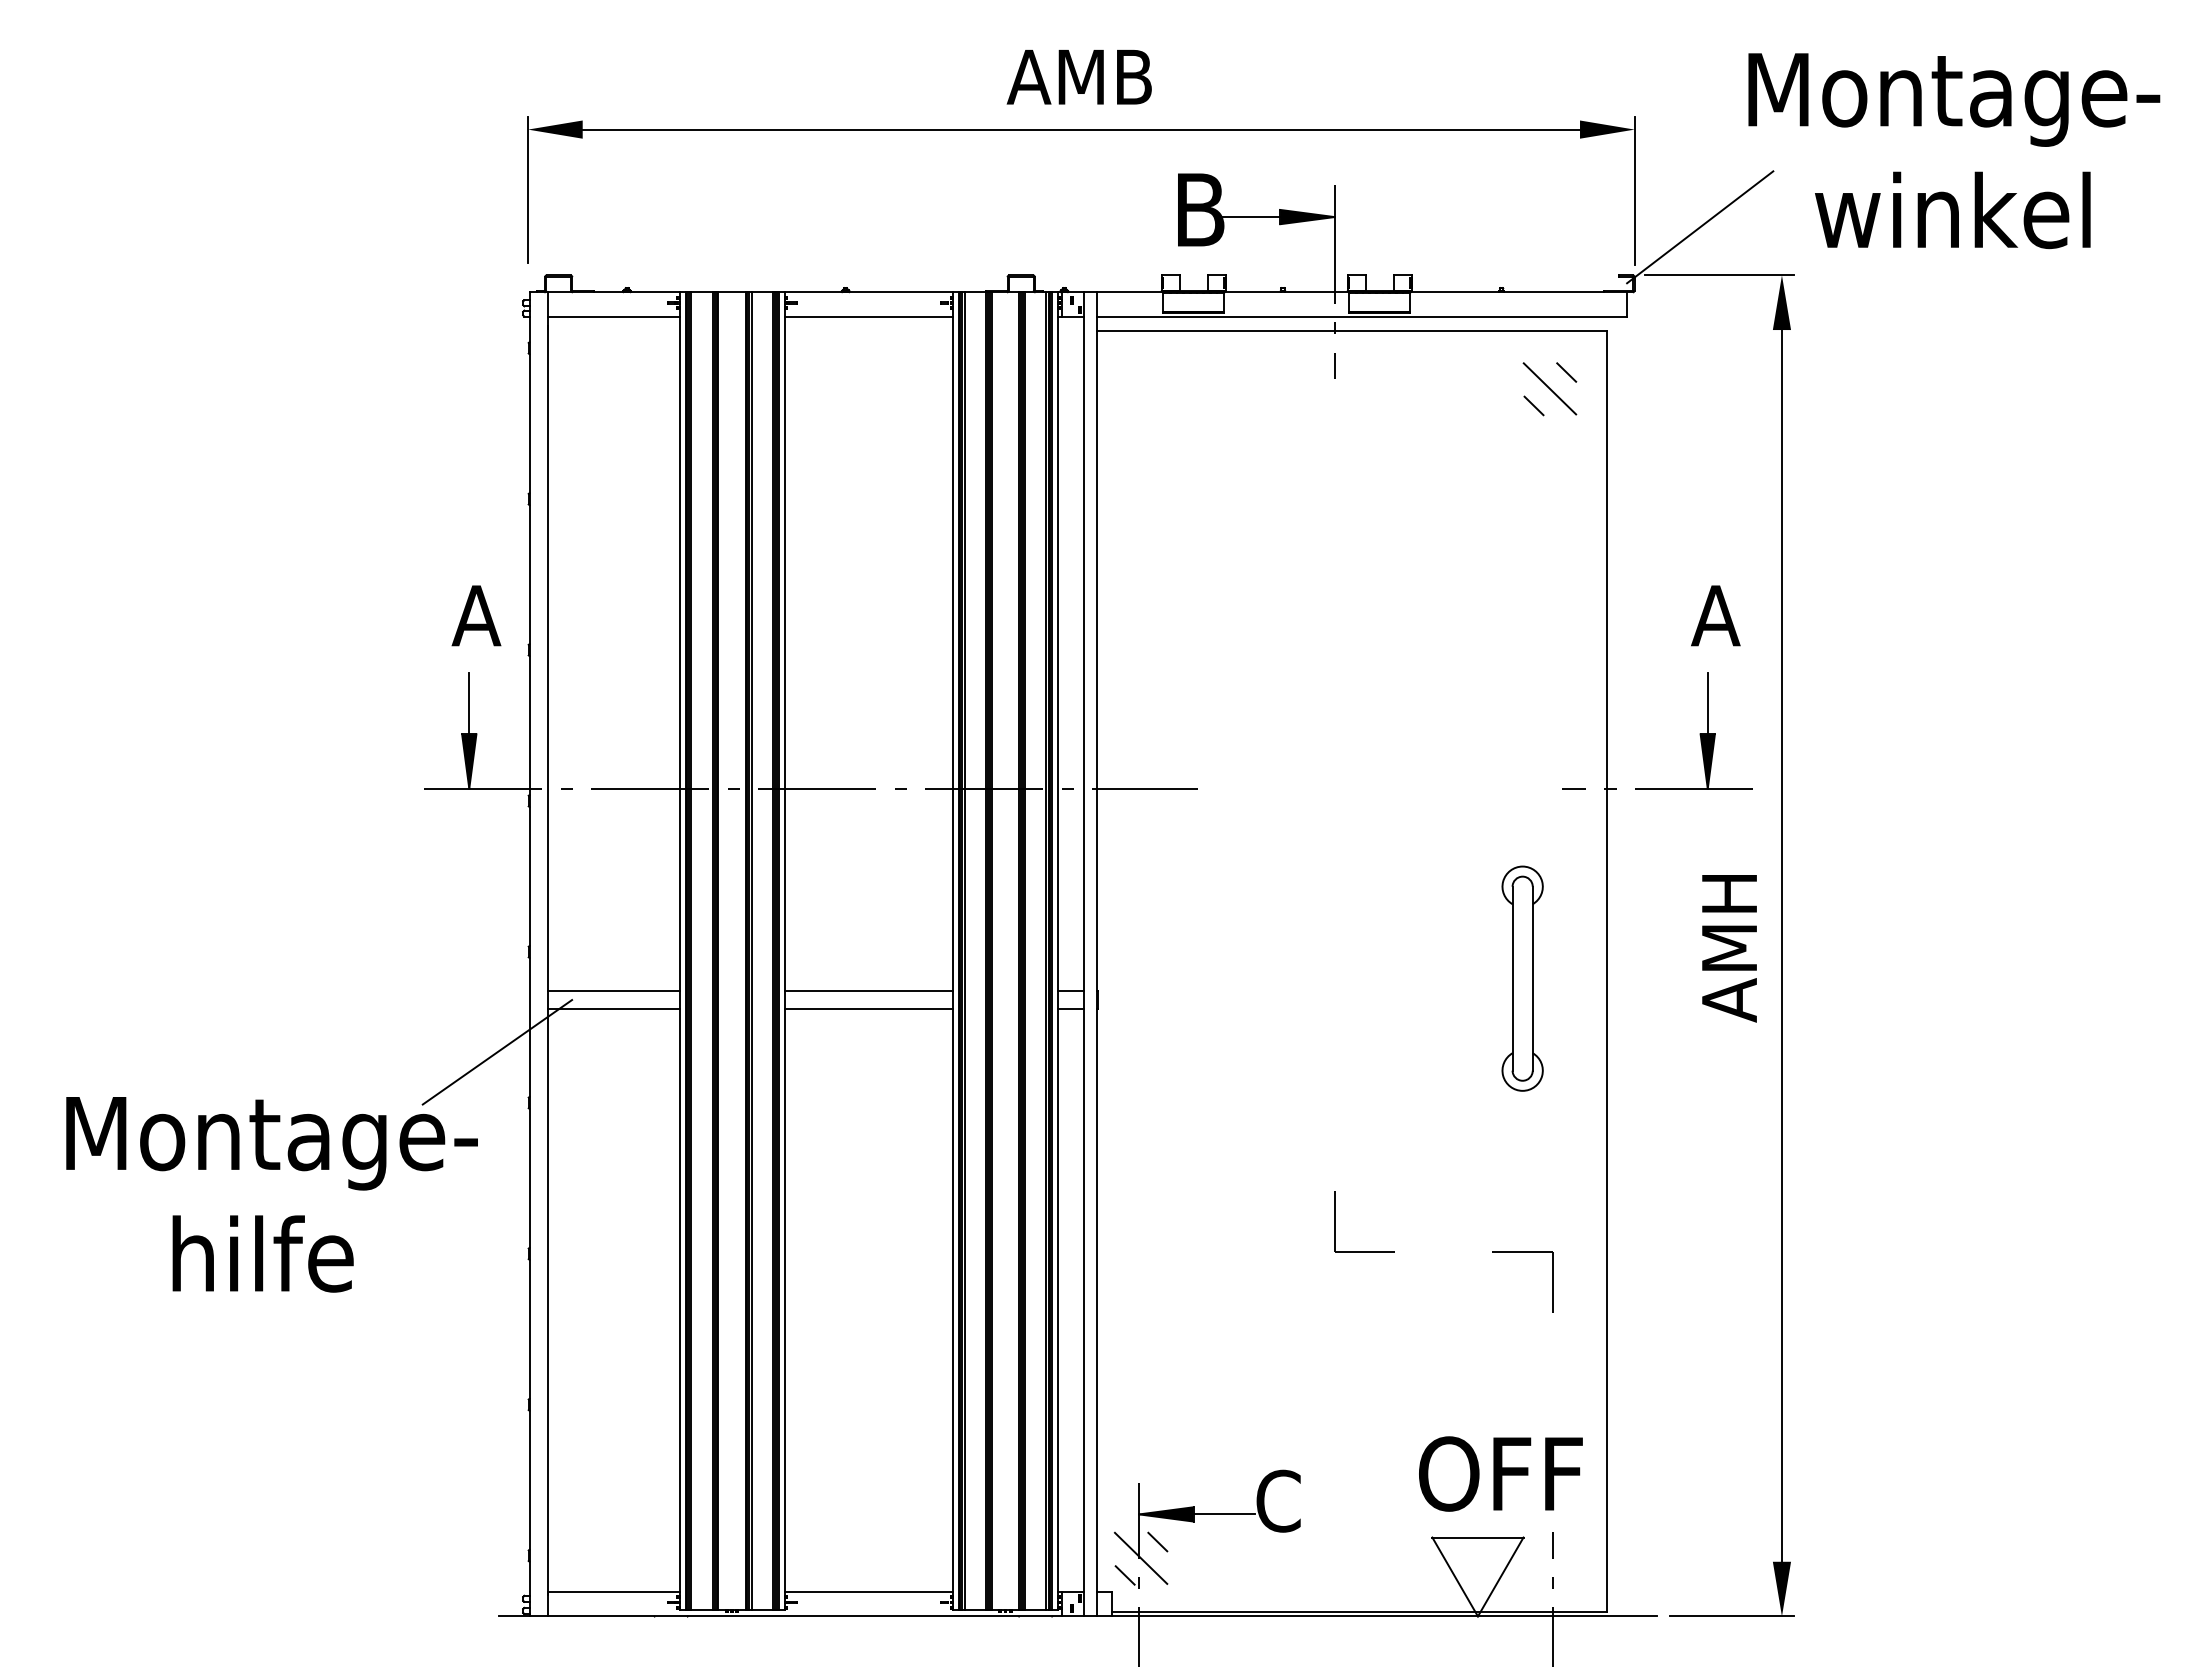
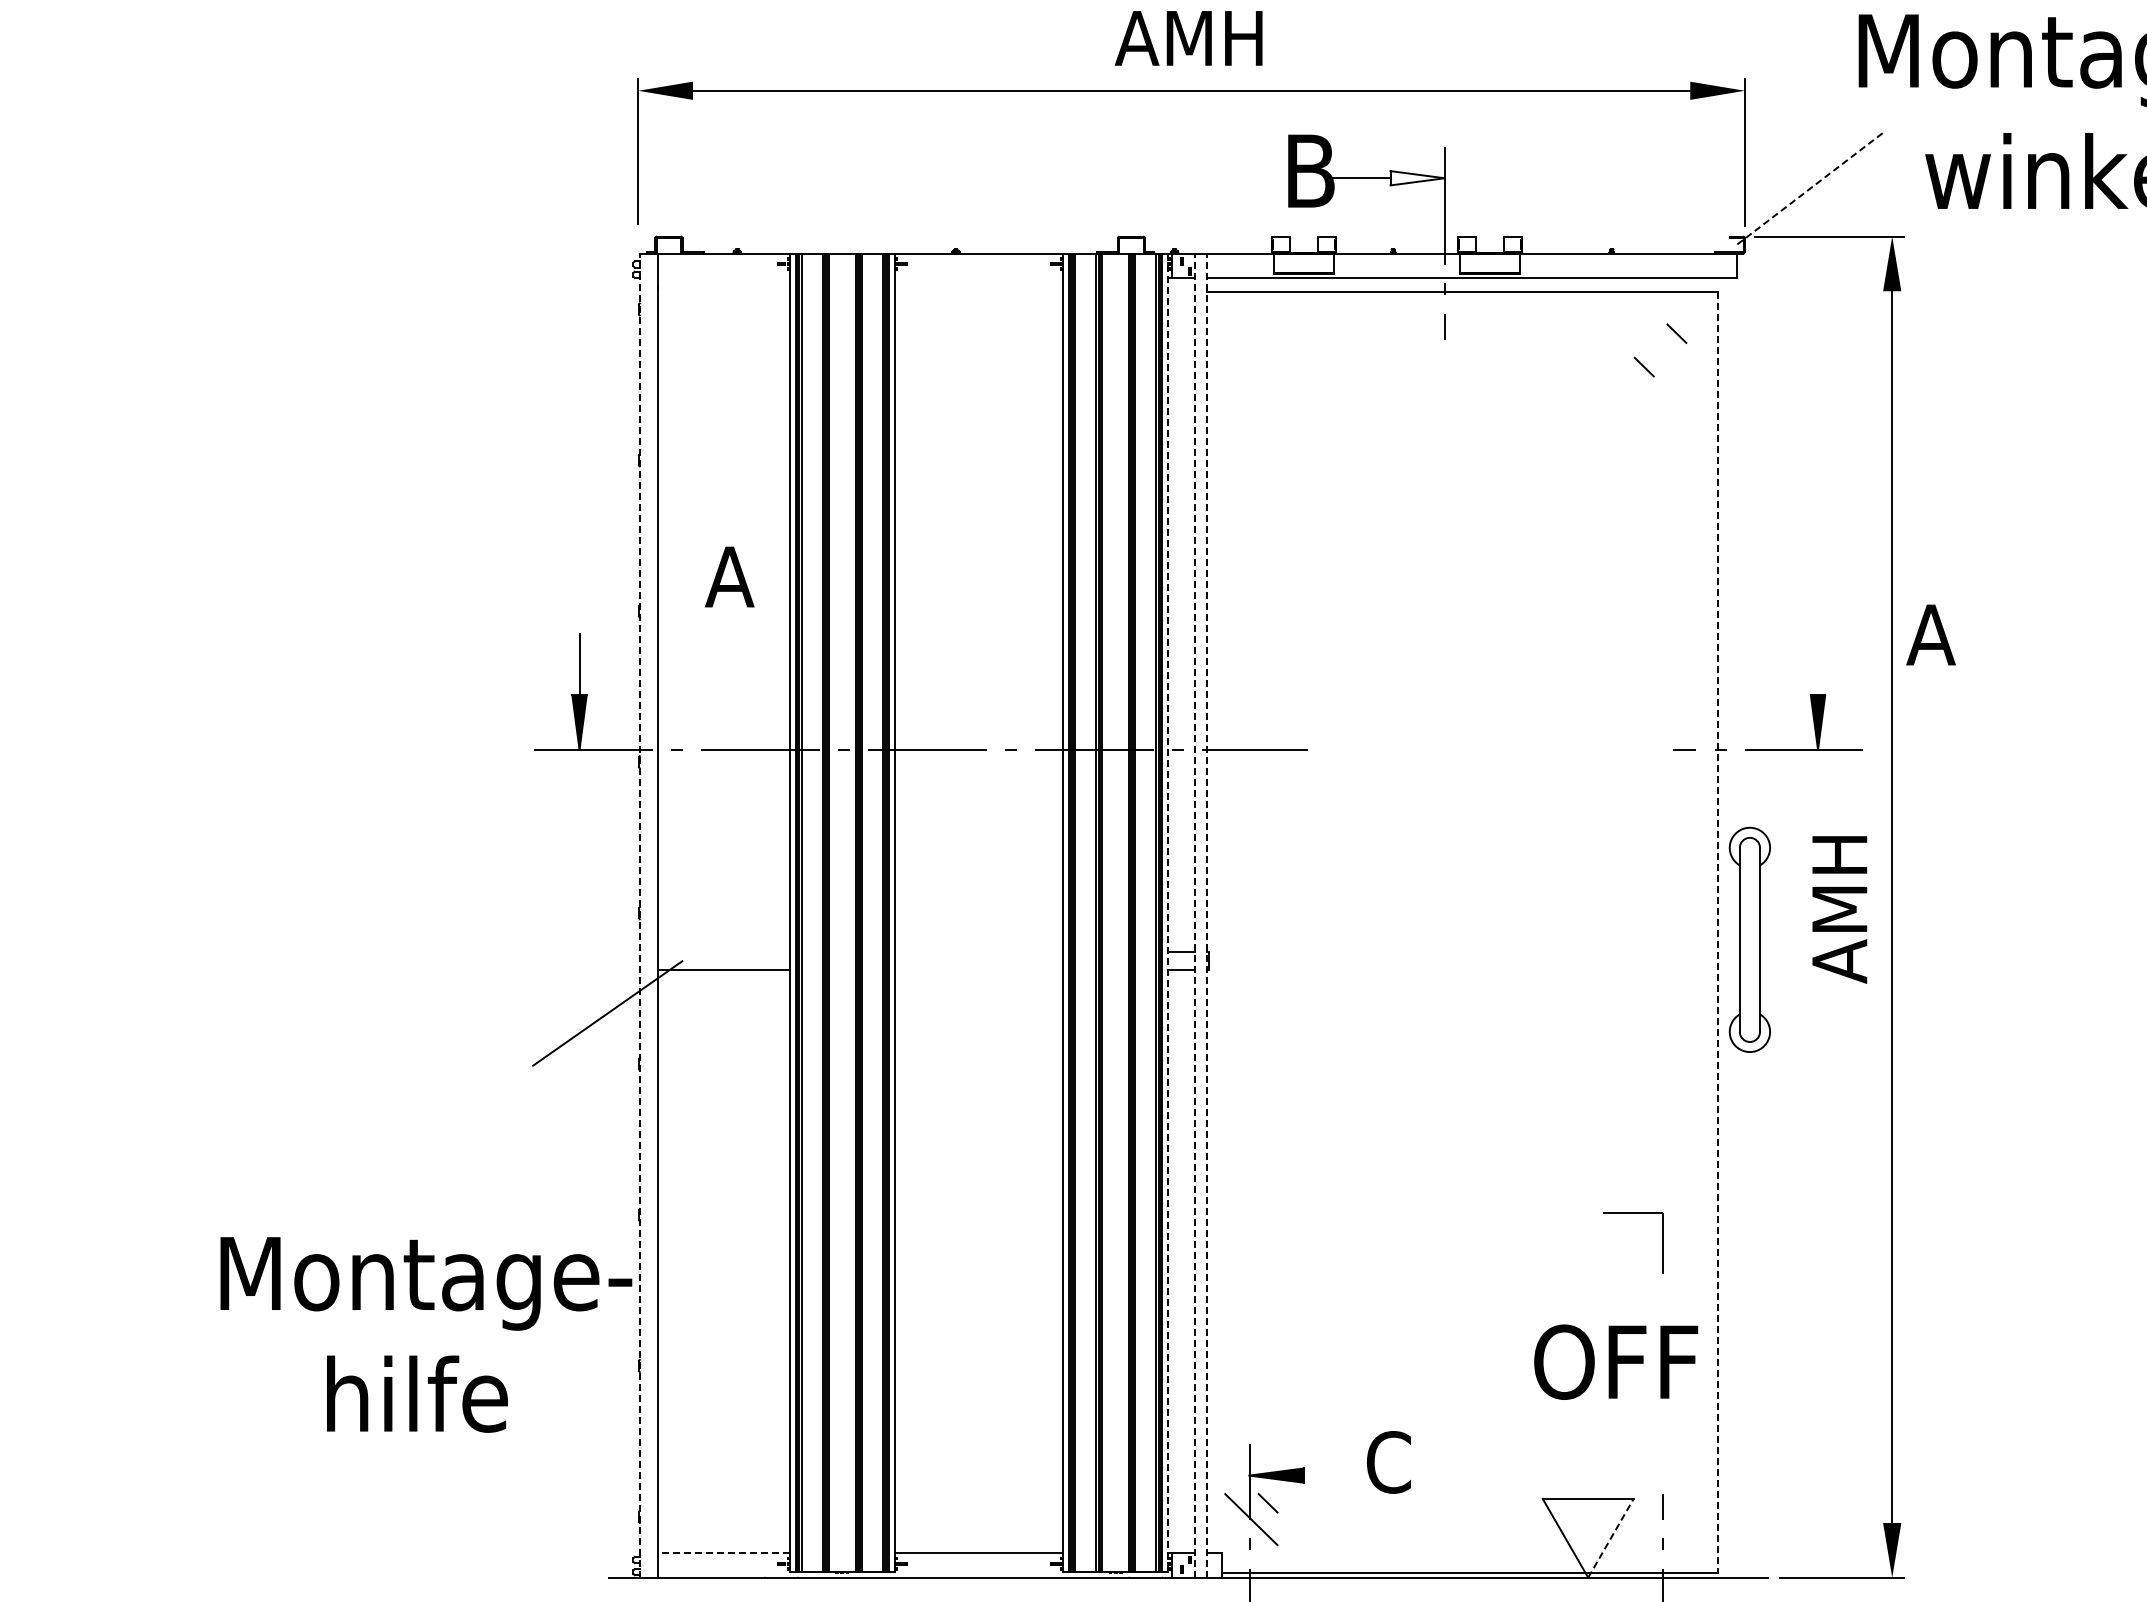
text: (1078, 76) -> (1188, 37), AMB -> AMH
fill: (1307, 216) -> (1417, 177), removed
line: (1700, 227) -> (1810, 188), solid -> dashed
line: (613, 316) -> (723, 277), removed
line: (868, 316) -> (978, 277), removed
line: (1549, 388) -> (1659, 349), removed
text: (476, 615) -> (729, 576), moved
text: (1715, 615) -> (1930, 634), moved
line: (1707, 703) -> (1817, 664), removed
line: (1058, 951) -> (1168, 912), solid -> dashed
line: (529, 953) -> (639, 914), solid -> dashed
line: (1084, 953) -> (1194, 914), solid -> dashed
line: (1096, 953) -> (1206, 914), solid -> dashed
line: (1607, 971) -> (1717, 932), solid -> dashed
part: (1522, 978) -> (1749, 939), moved
line: (613, 990) -> (723, 951), removed
line: (868, 990) -> (978, 951), removed
line: (868, 1009) -> (978, 970), removed
text: (271, 1194) -> (425, 1334), moved
part: (1335, 1221) -> (1445, 1182), removed
text: (1500, 1473) -> (1615, 1361), moved
line: (1223, 1514) -> (1333, 1475), removed
line: (1124, 1575) -> (1234, 1536), removed
line: (1500, 1577) -> (1610, 1538), solid -> dashed
line: (613, 1592) -> (723, 1553), solid -> dashed

